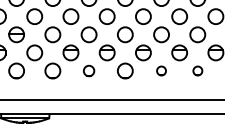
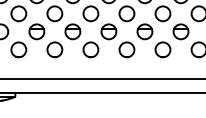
part: (88, 70) -> (54, 49), size x1.43
part: (161, 70) -> (126, 49), size x1.67
part: (197, 70) -> (162, 49), size x1.67

